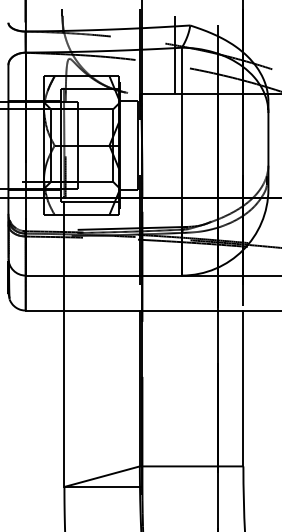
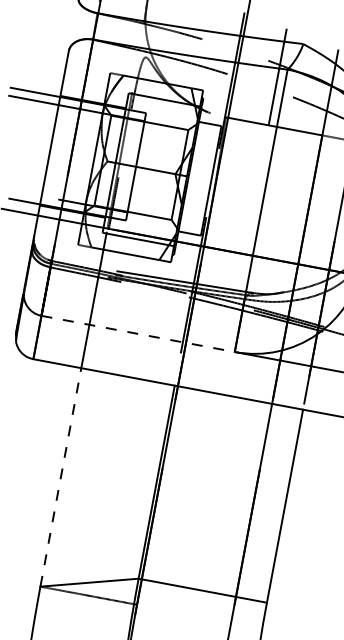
line: (103, 275) -> (137, 333), solid -> dashed
line: (64, 398) -> (61, 477), solid -> dashed

